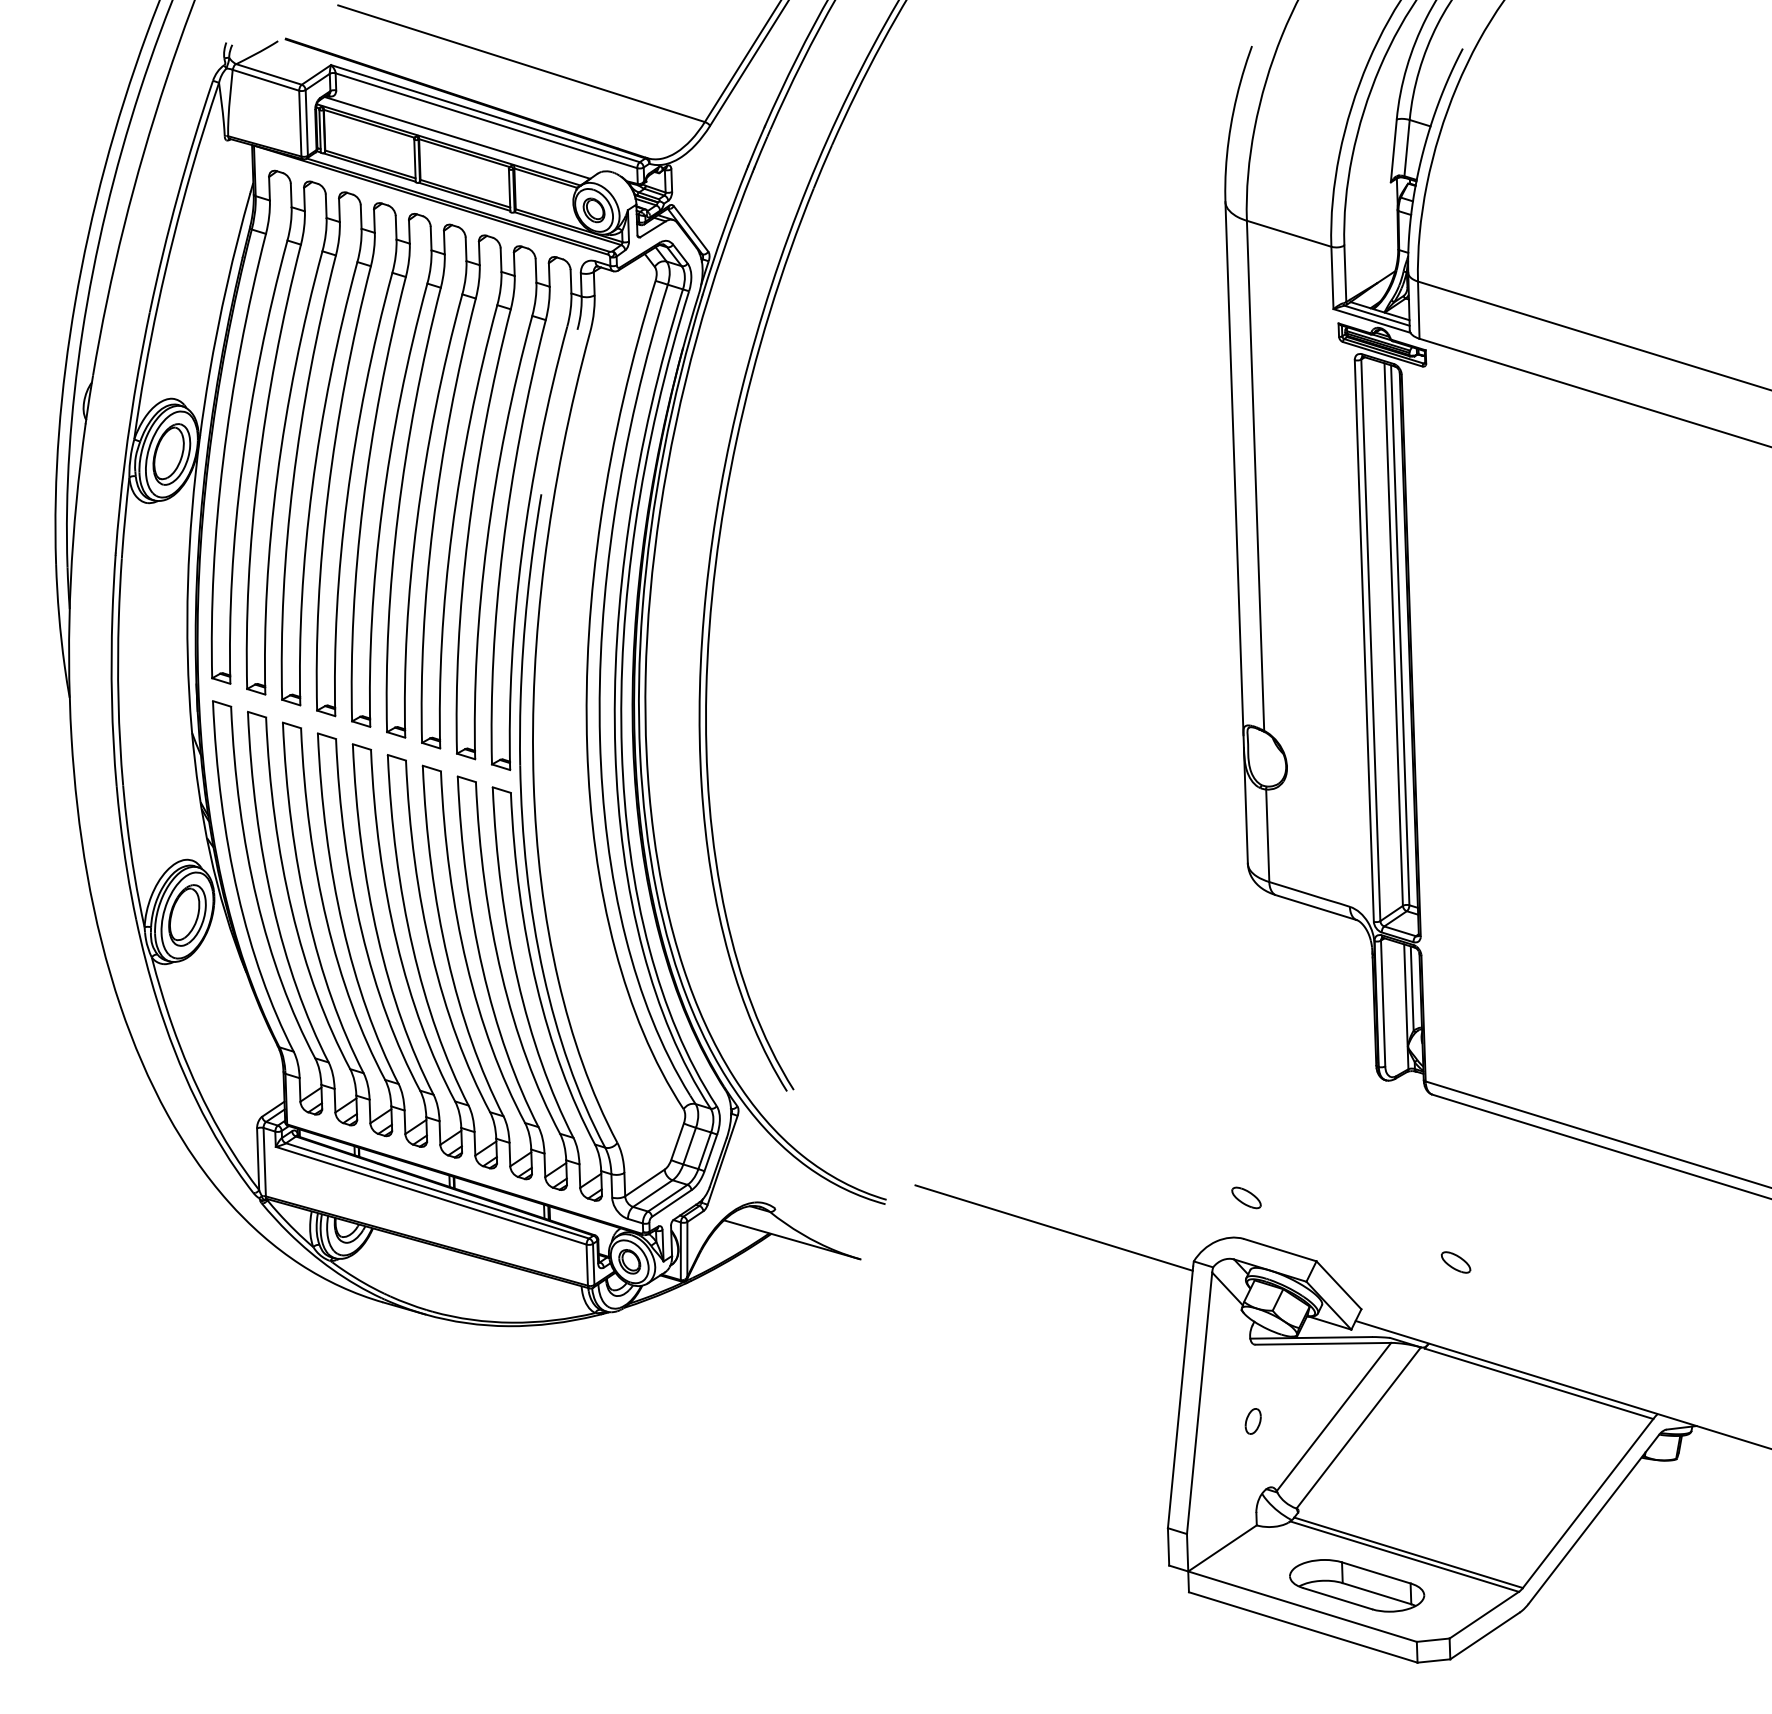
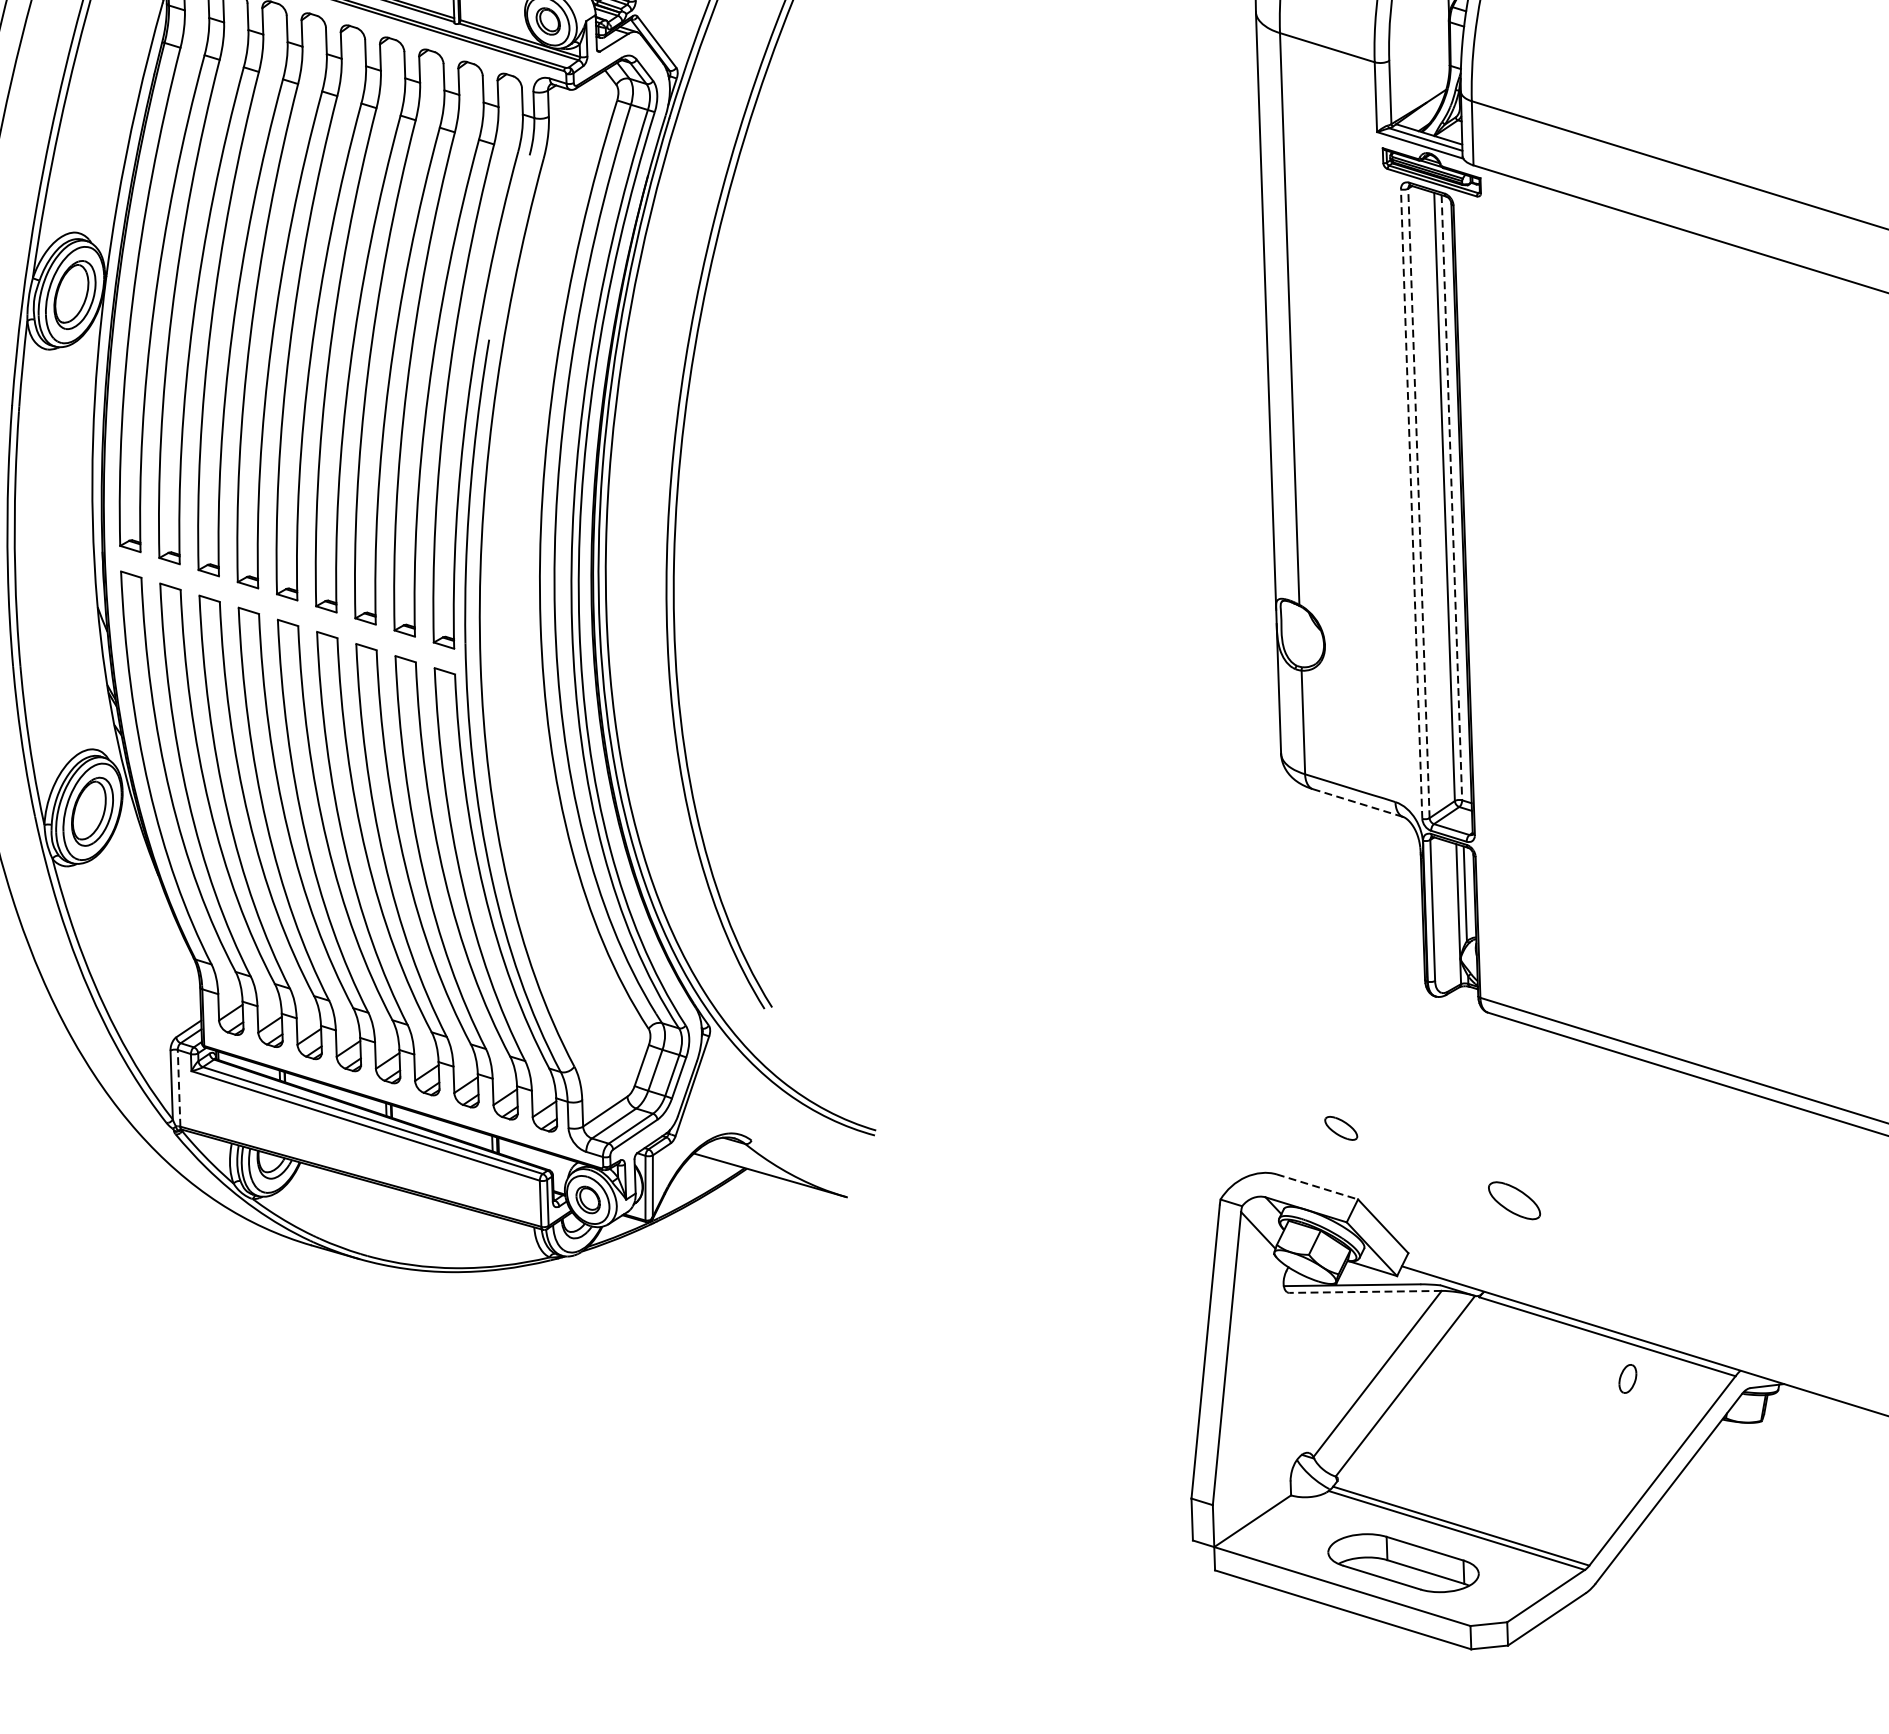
line: (1400, 635) -> (1452, 497), solid -> dashed
line: (1364, 640) -> (1411, 503), solid -> dashed
line: (1370, 640) -> (1418, 503), solid -> dashed
line: (1316, 907) -> (1358, 802), solid -> dashed
line: (264, 1161) -> (178, 1087), solid -> dashed
part: (1246, 1197) -> (1341, 1127), moved
line: (1053, 1227) -> (1063, 1161), removed
line: (1280, 1250) -> (1317, 1187), solid -> dashed
part: (1455, 1262) -> (1513, 1200), size x1.6
line: (1323, 1343) -> (1365, 1291), solid -> dashed
part: (1252, 1421) -> (1627, 1378), moved

